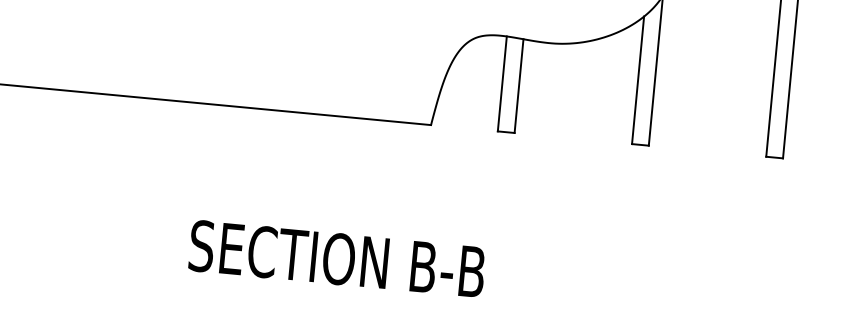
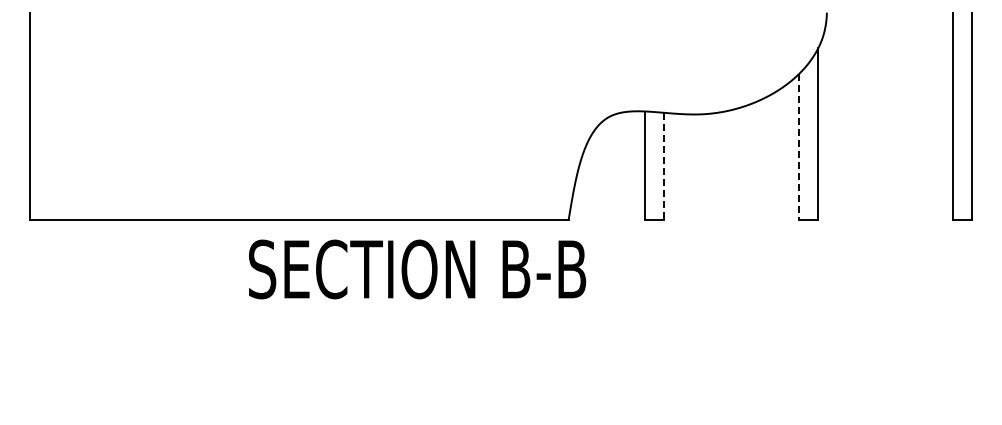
line: (637, 80) -> (798, 147), solid -> dashed
line: (519, 86) -> (664, 166), solid -> dashed
text: (337, 259) -> (417, 269), moved

